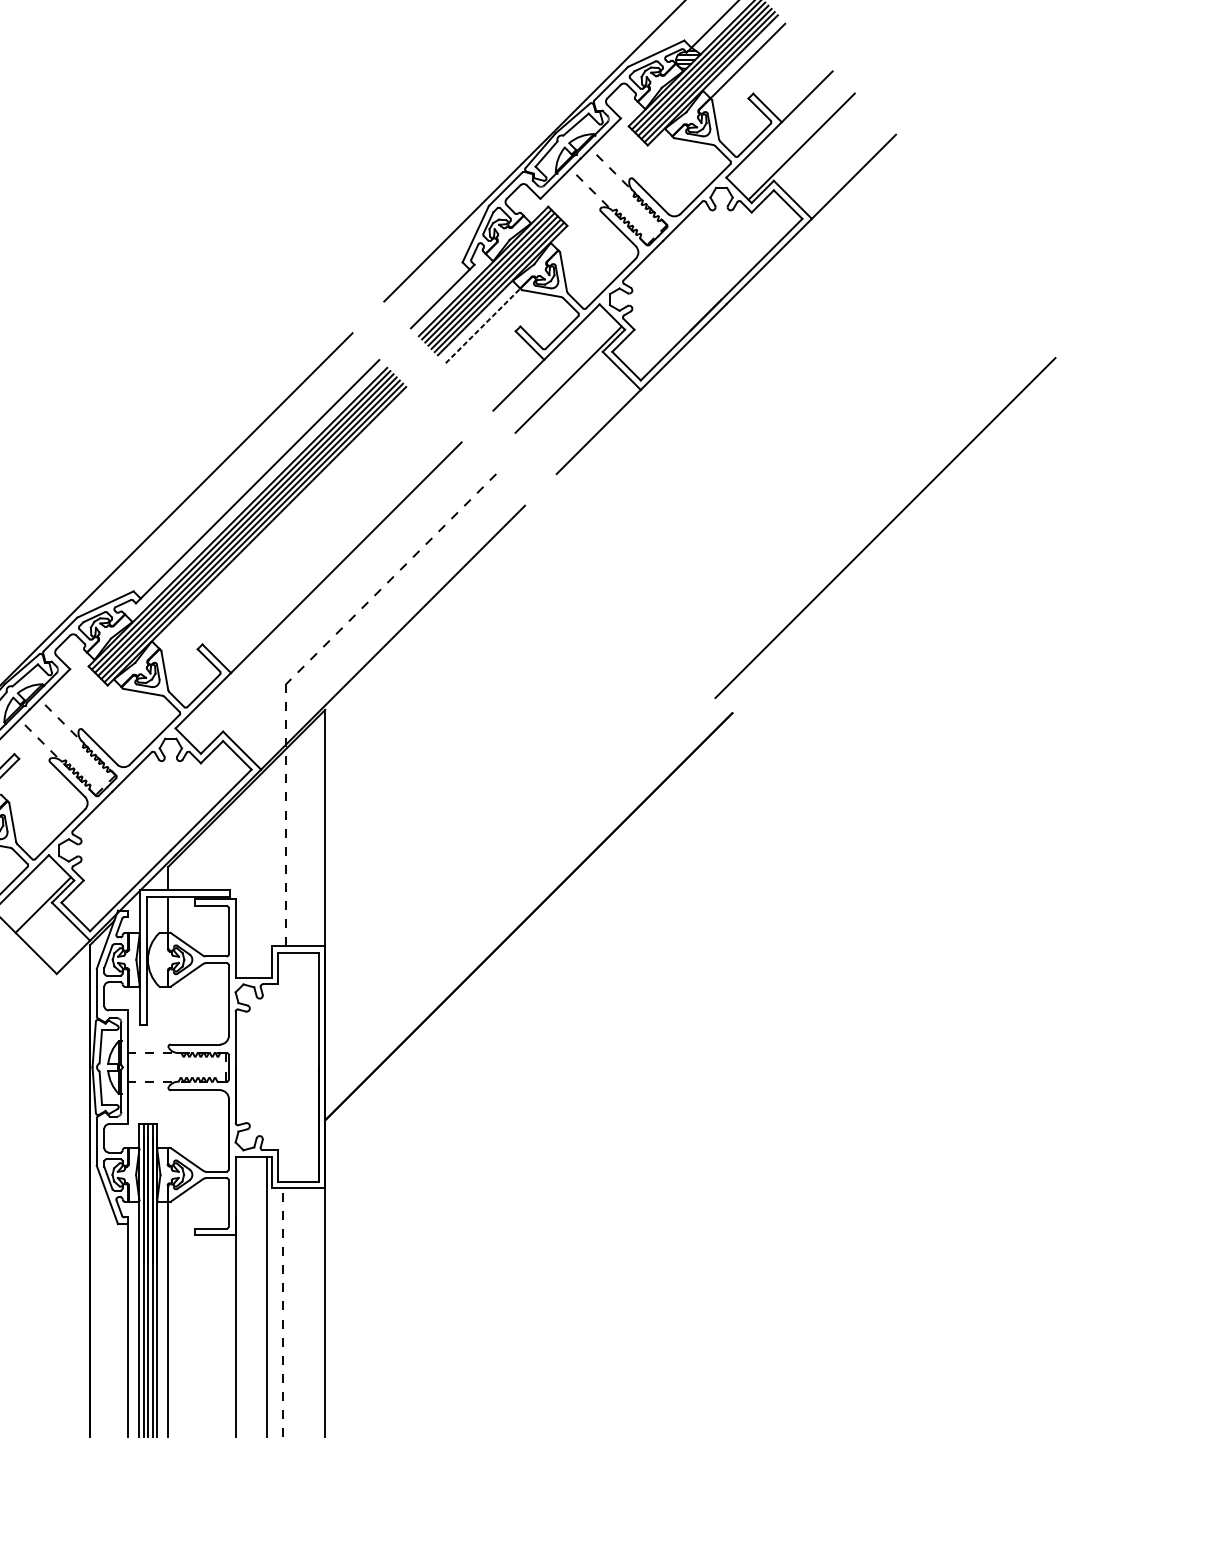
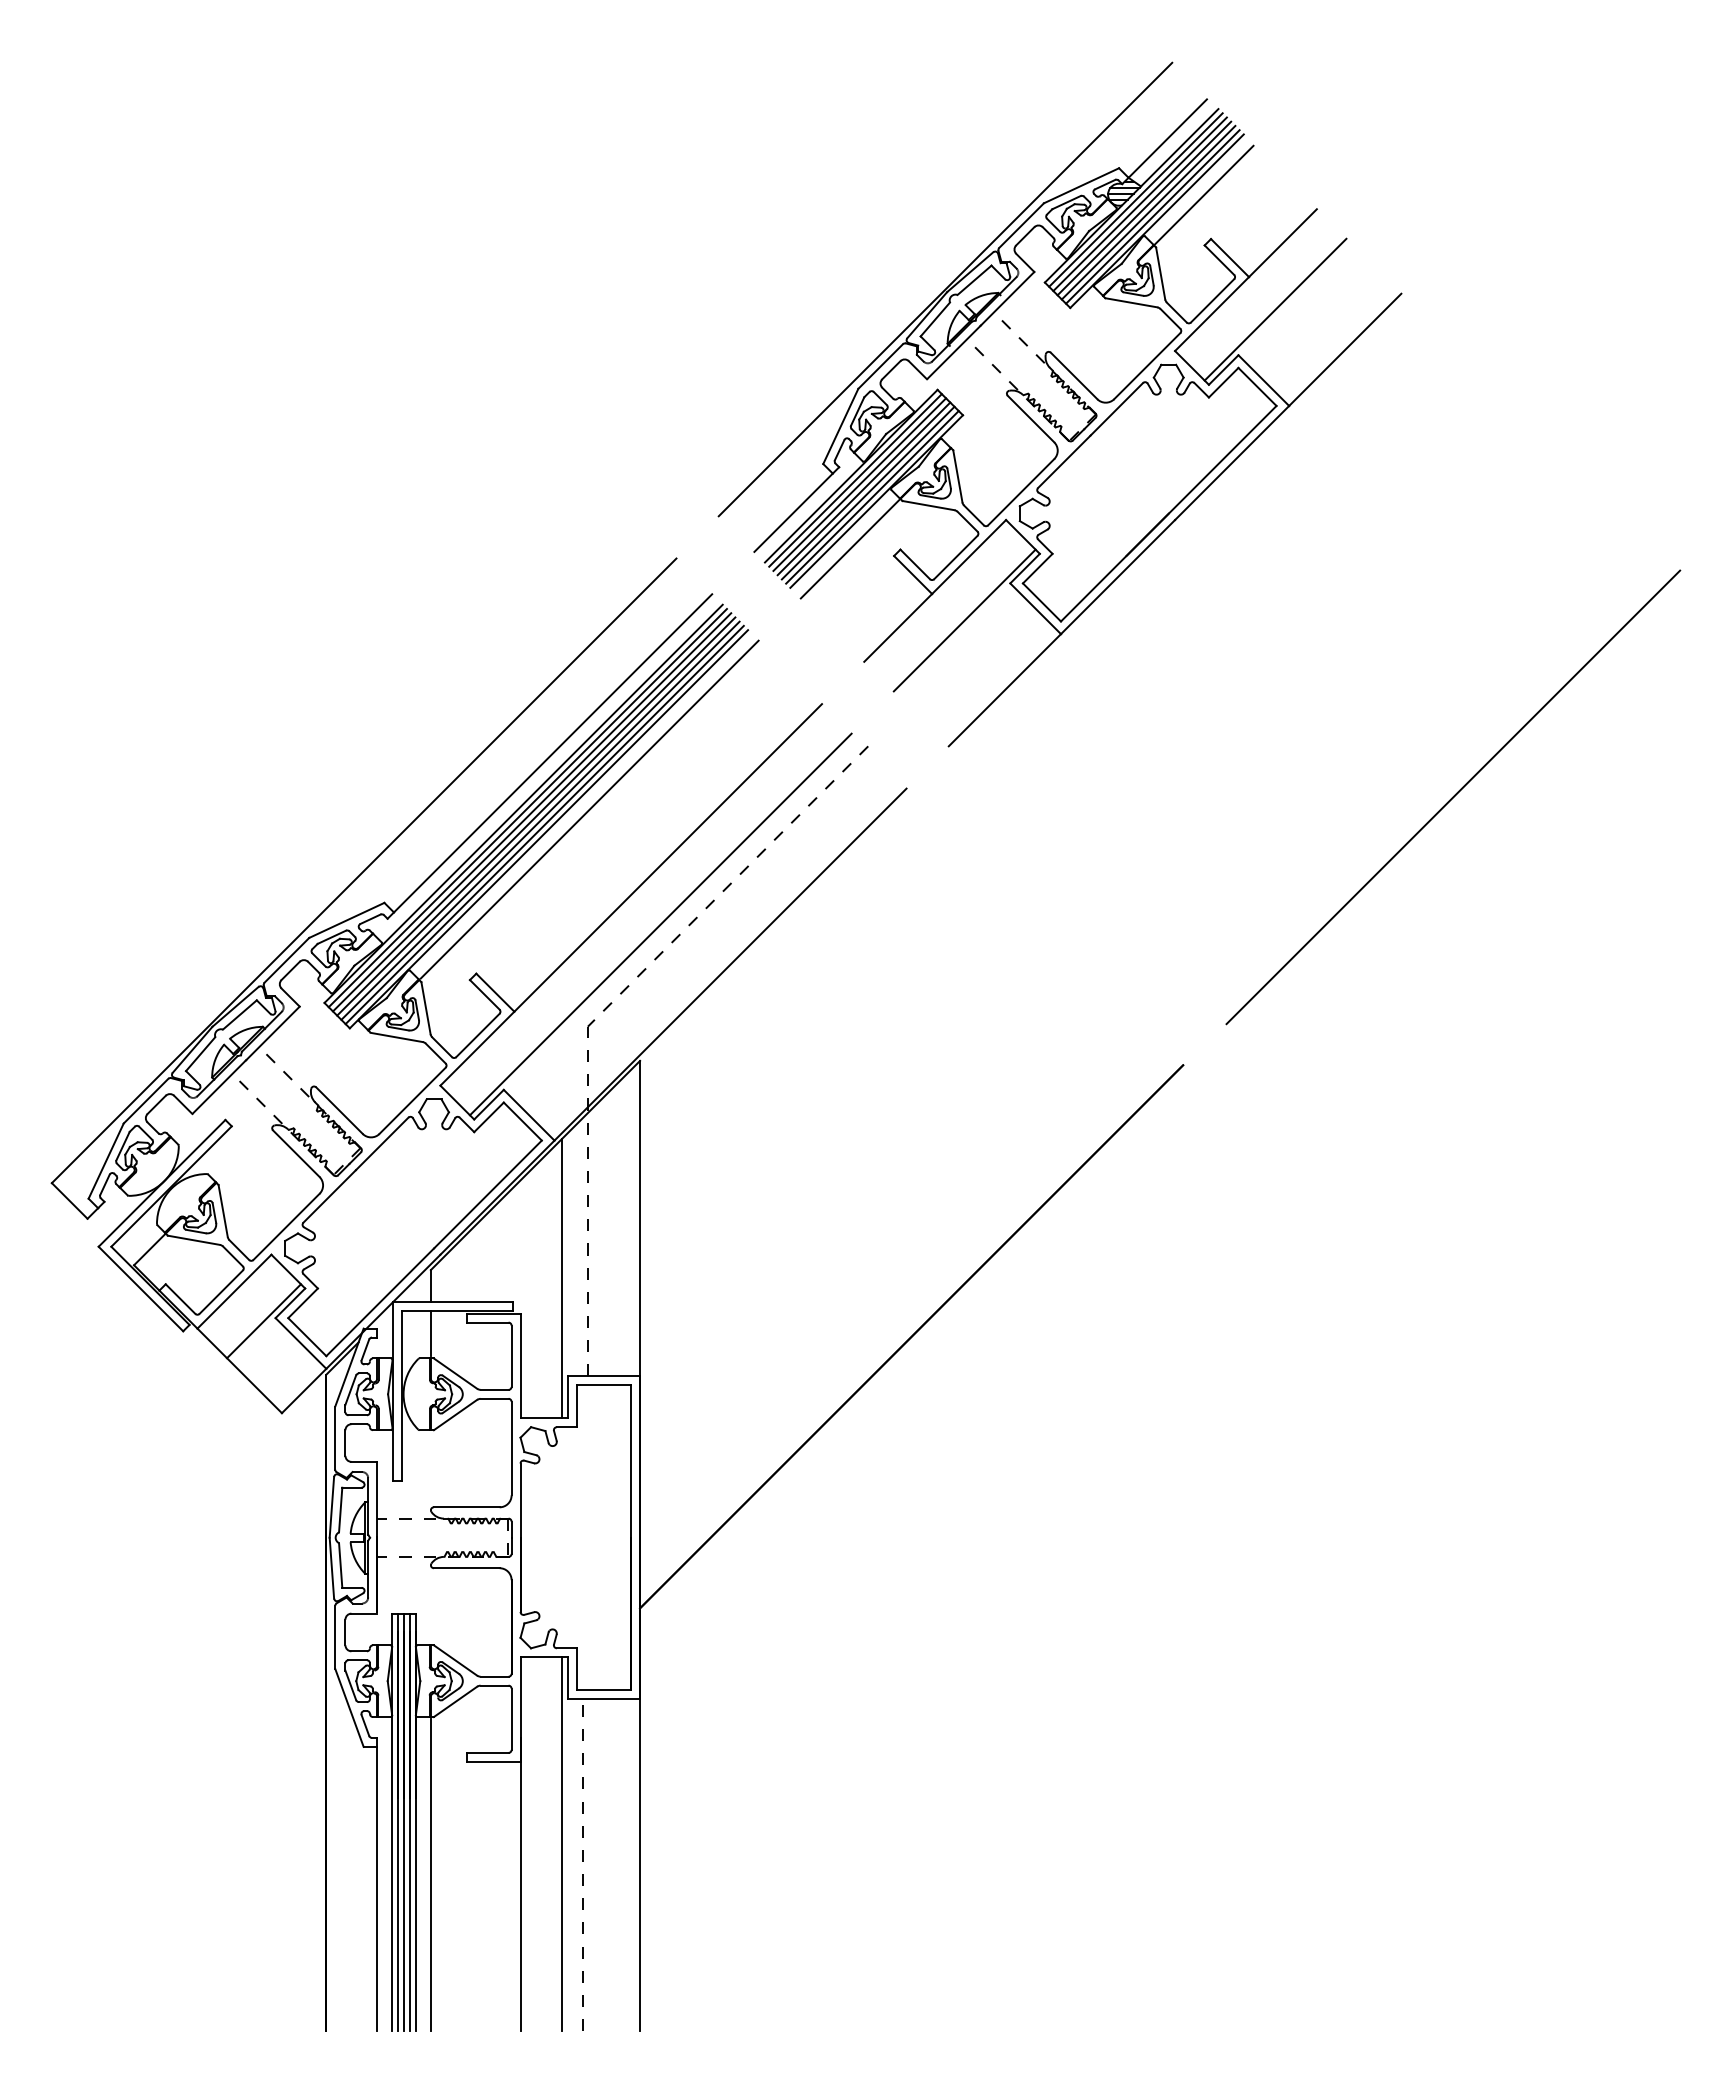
line: (483, 325) -> (851, 548), dashed -> solid
line: (287, 521) -> (589, 809), added
line: (885, 528) -> (1453, 797), moved
line: (340, 607) -> (660, 924), added
line: (267, 873) -> (562, 1278), added

